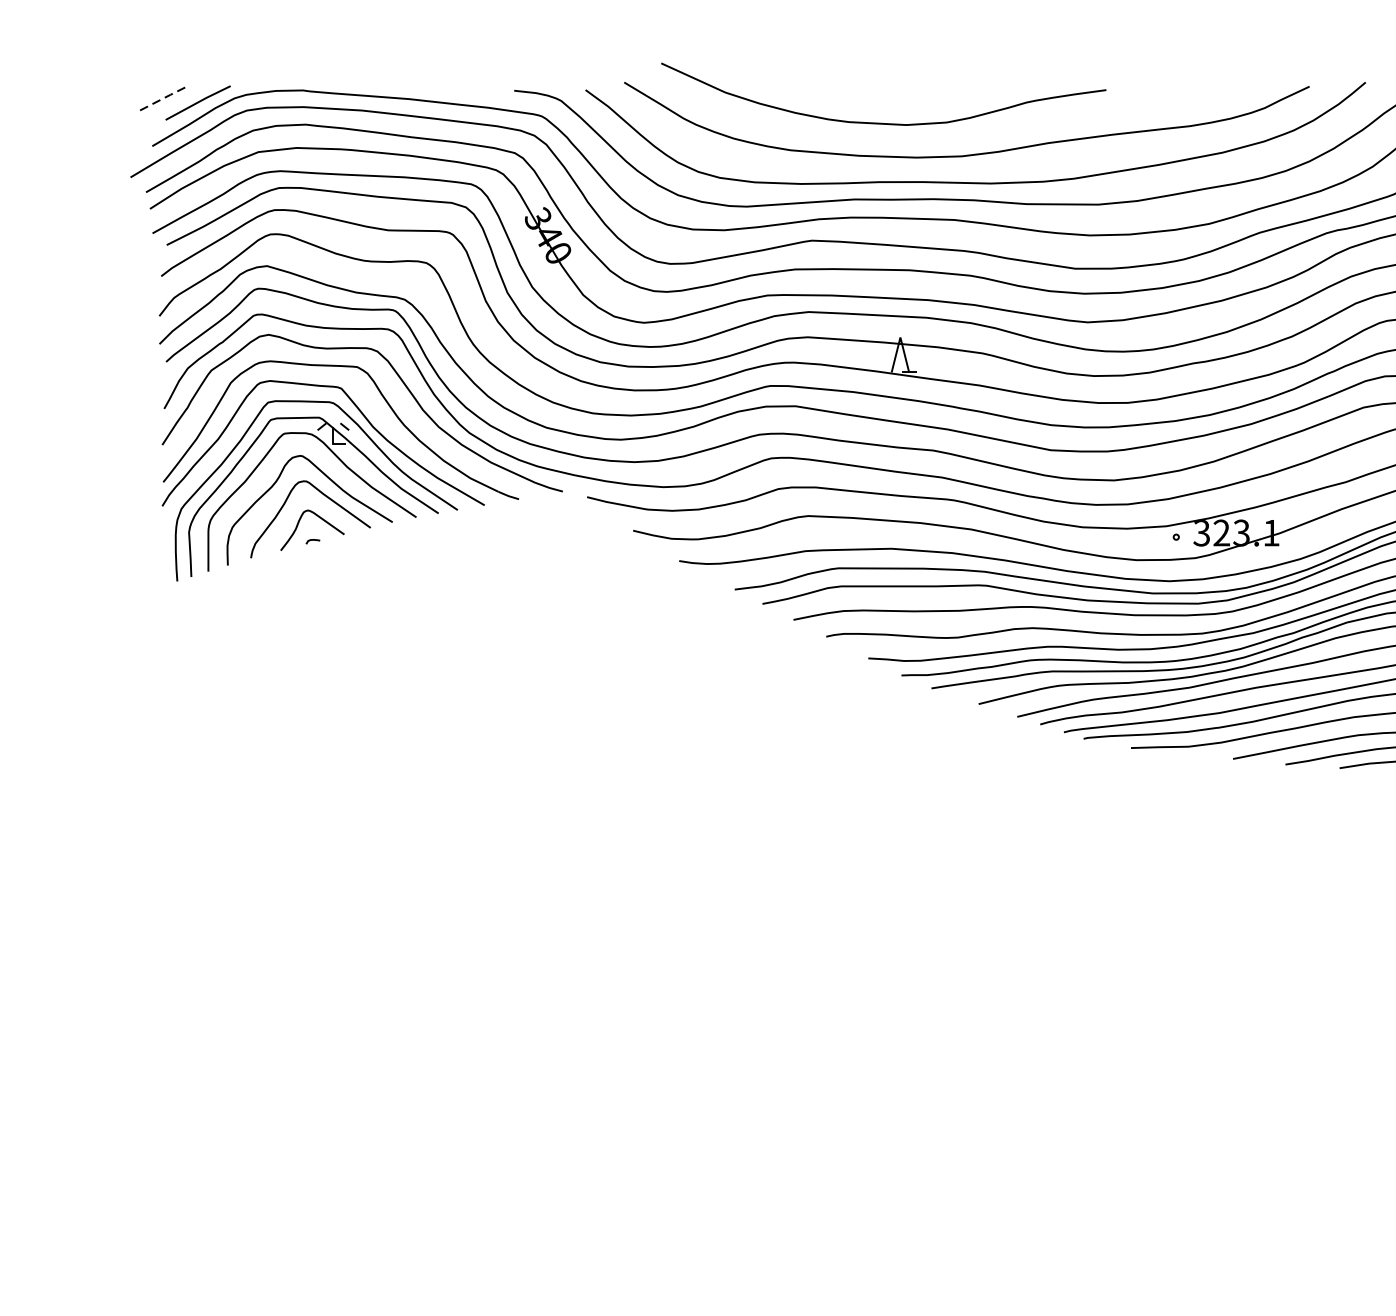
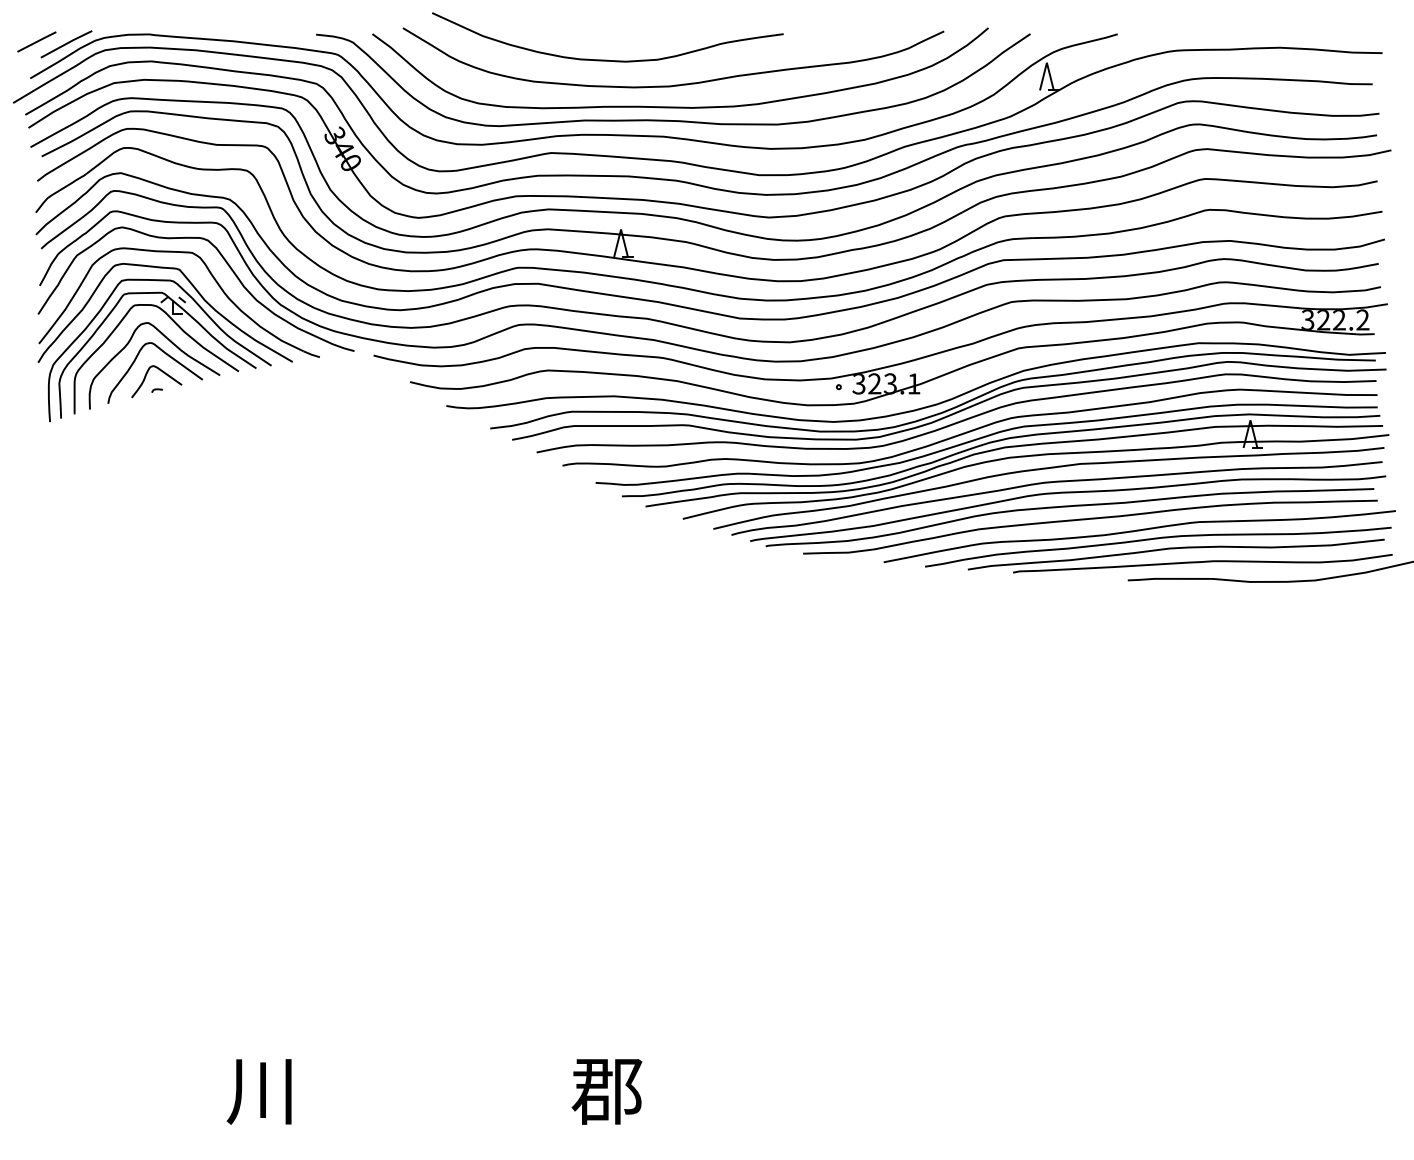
line: (160, 99) -> (36, 41), dashed -> solid

